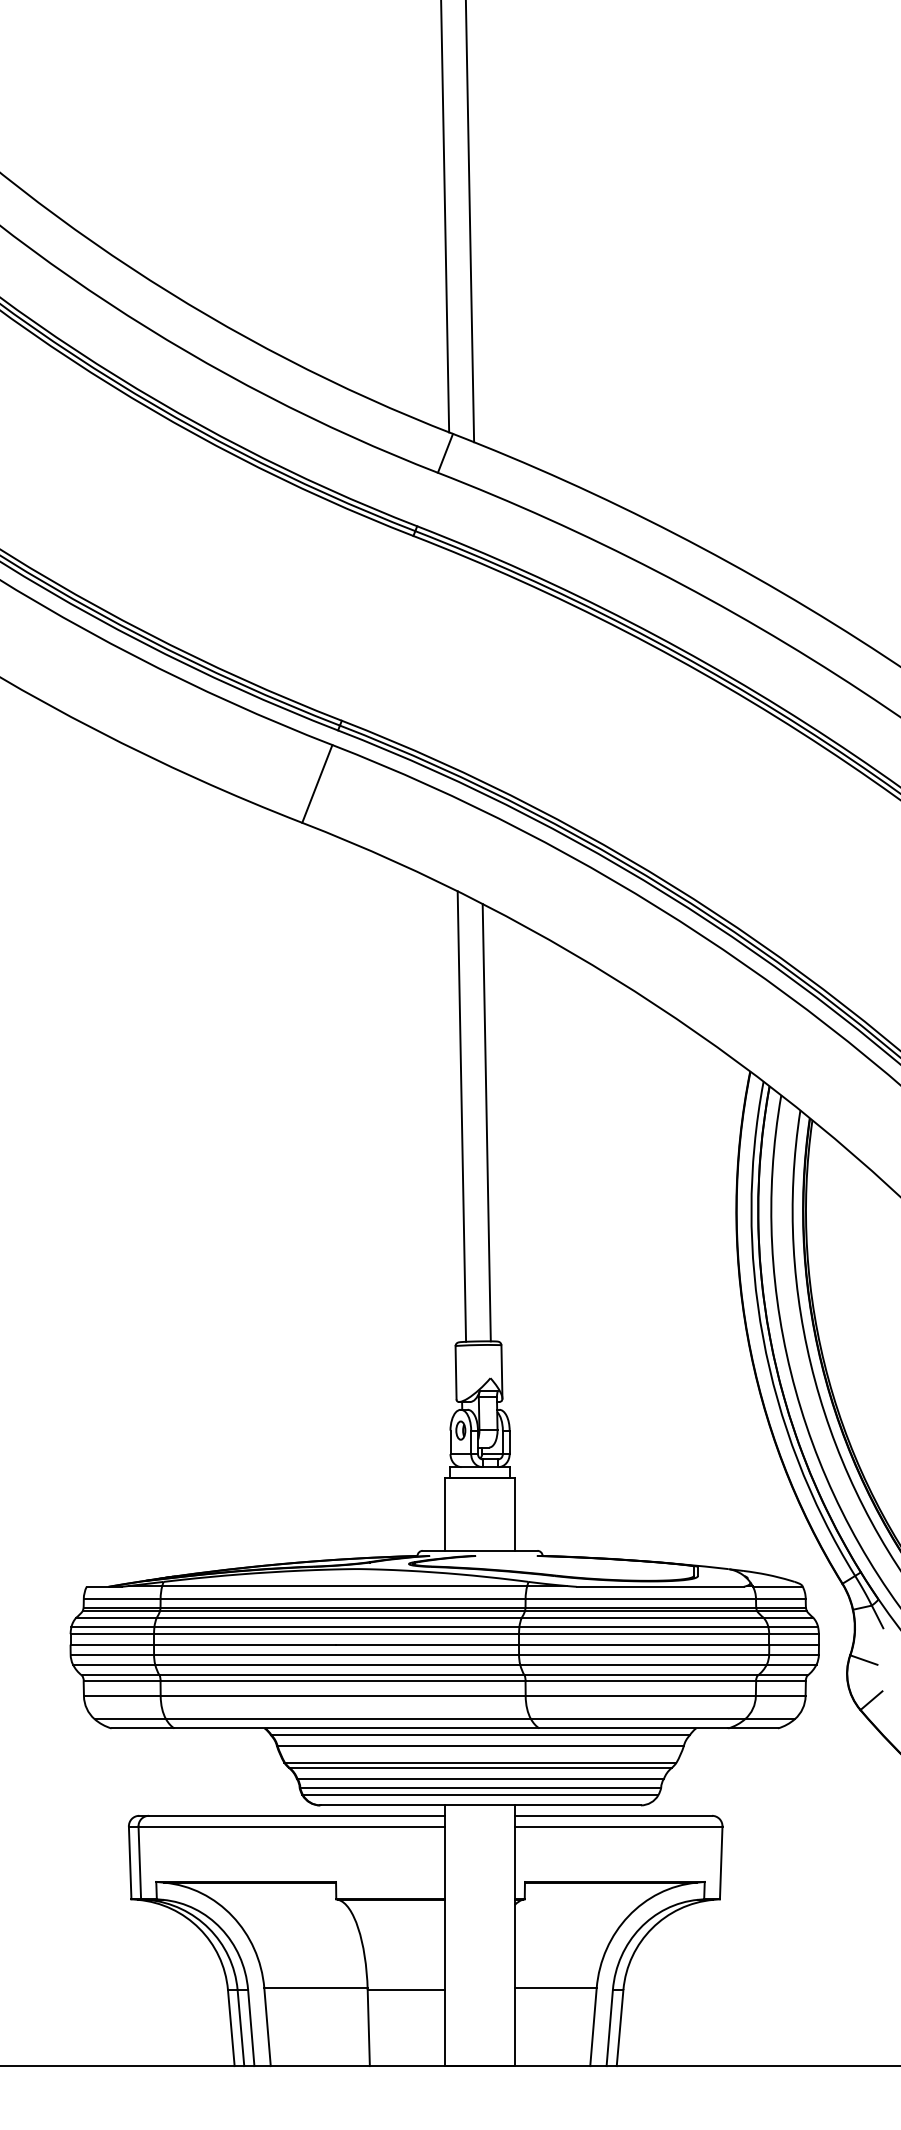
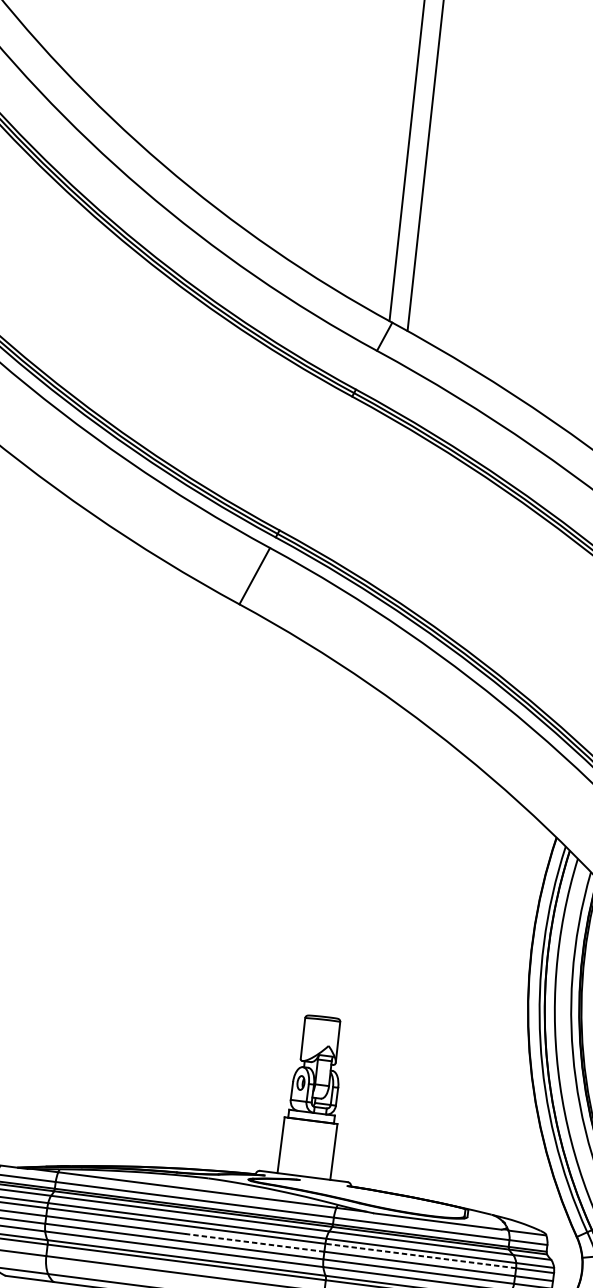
line: (461, 1116) -> (332, 843), removed
line: (486, 1122) -> (350, 850), removed
line: (643, 1634) -> (420, 1256), solid -> dashed
line: (427, 1644) -> (254, 1242), solid -> dashed

